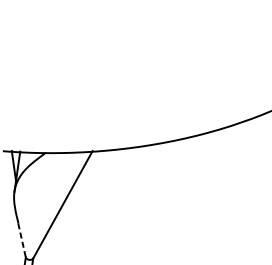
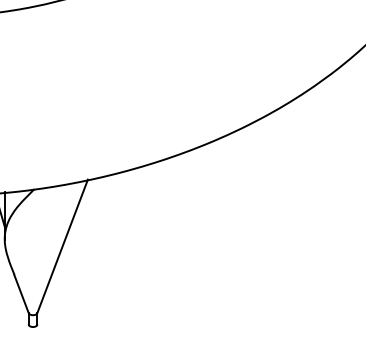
line: (21, 240) -> (21, 294), dashed -> solid

